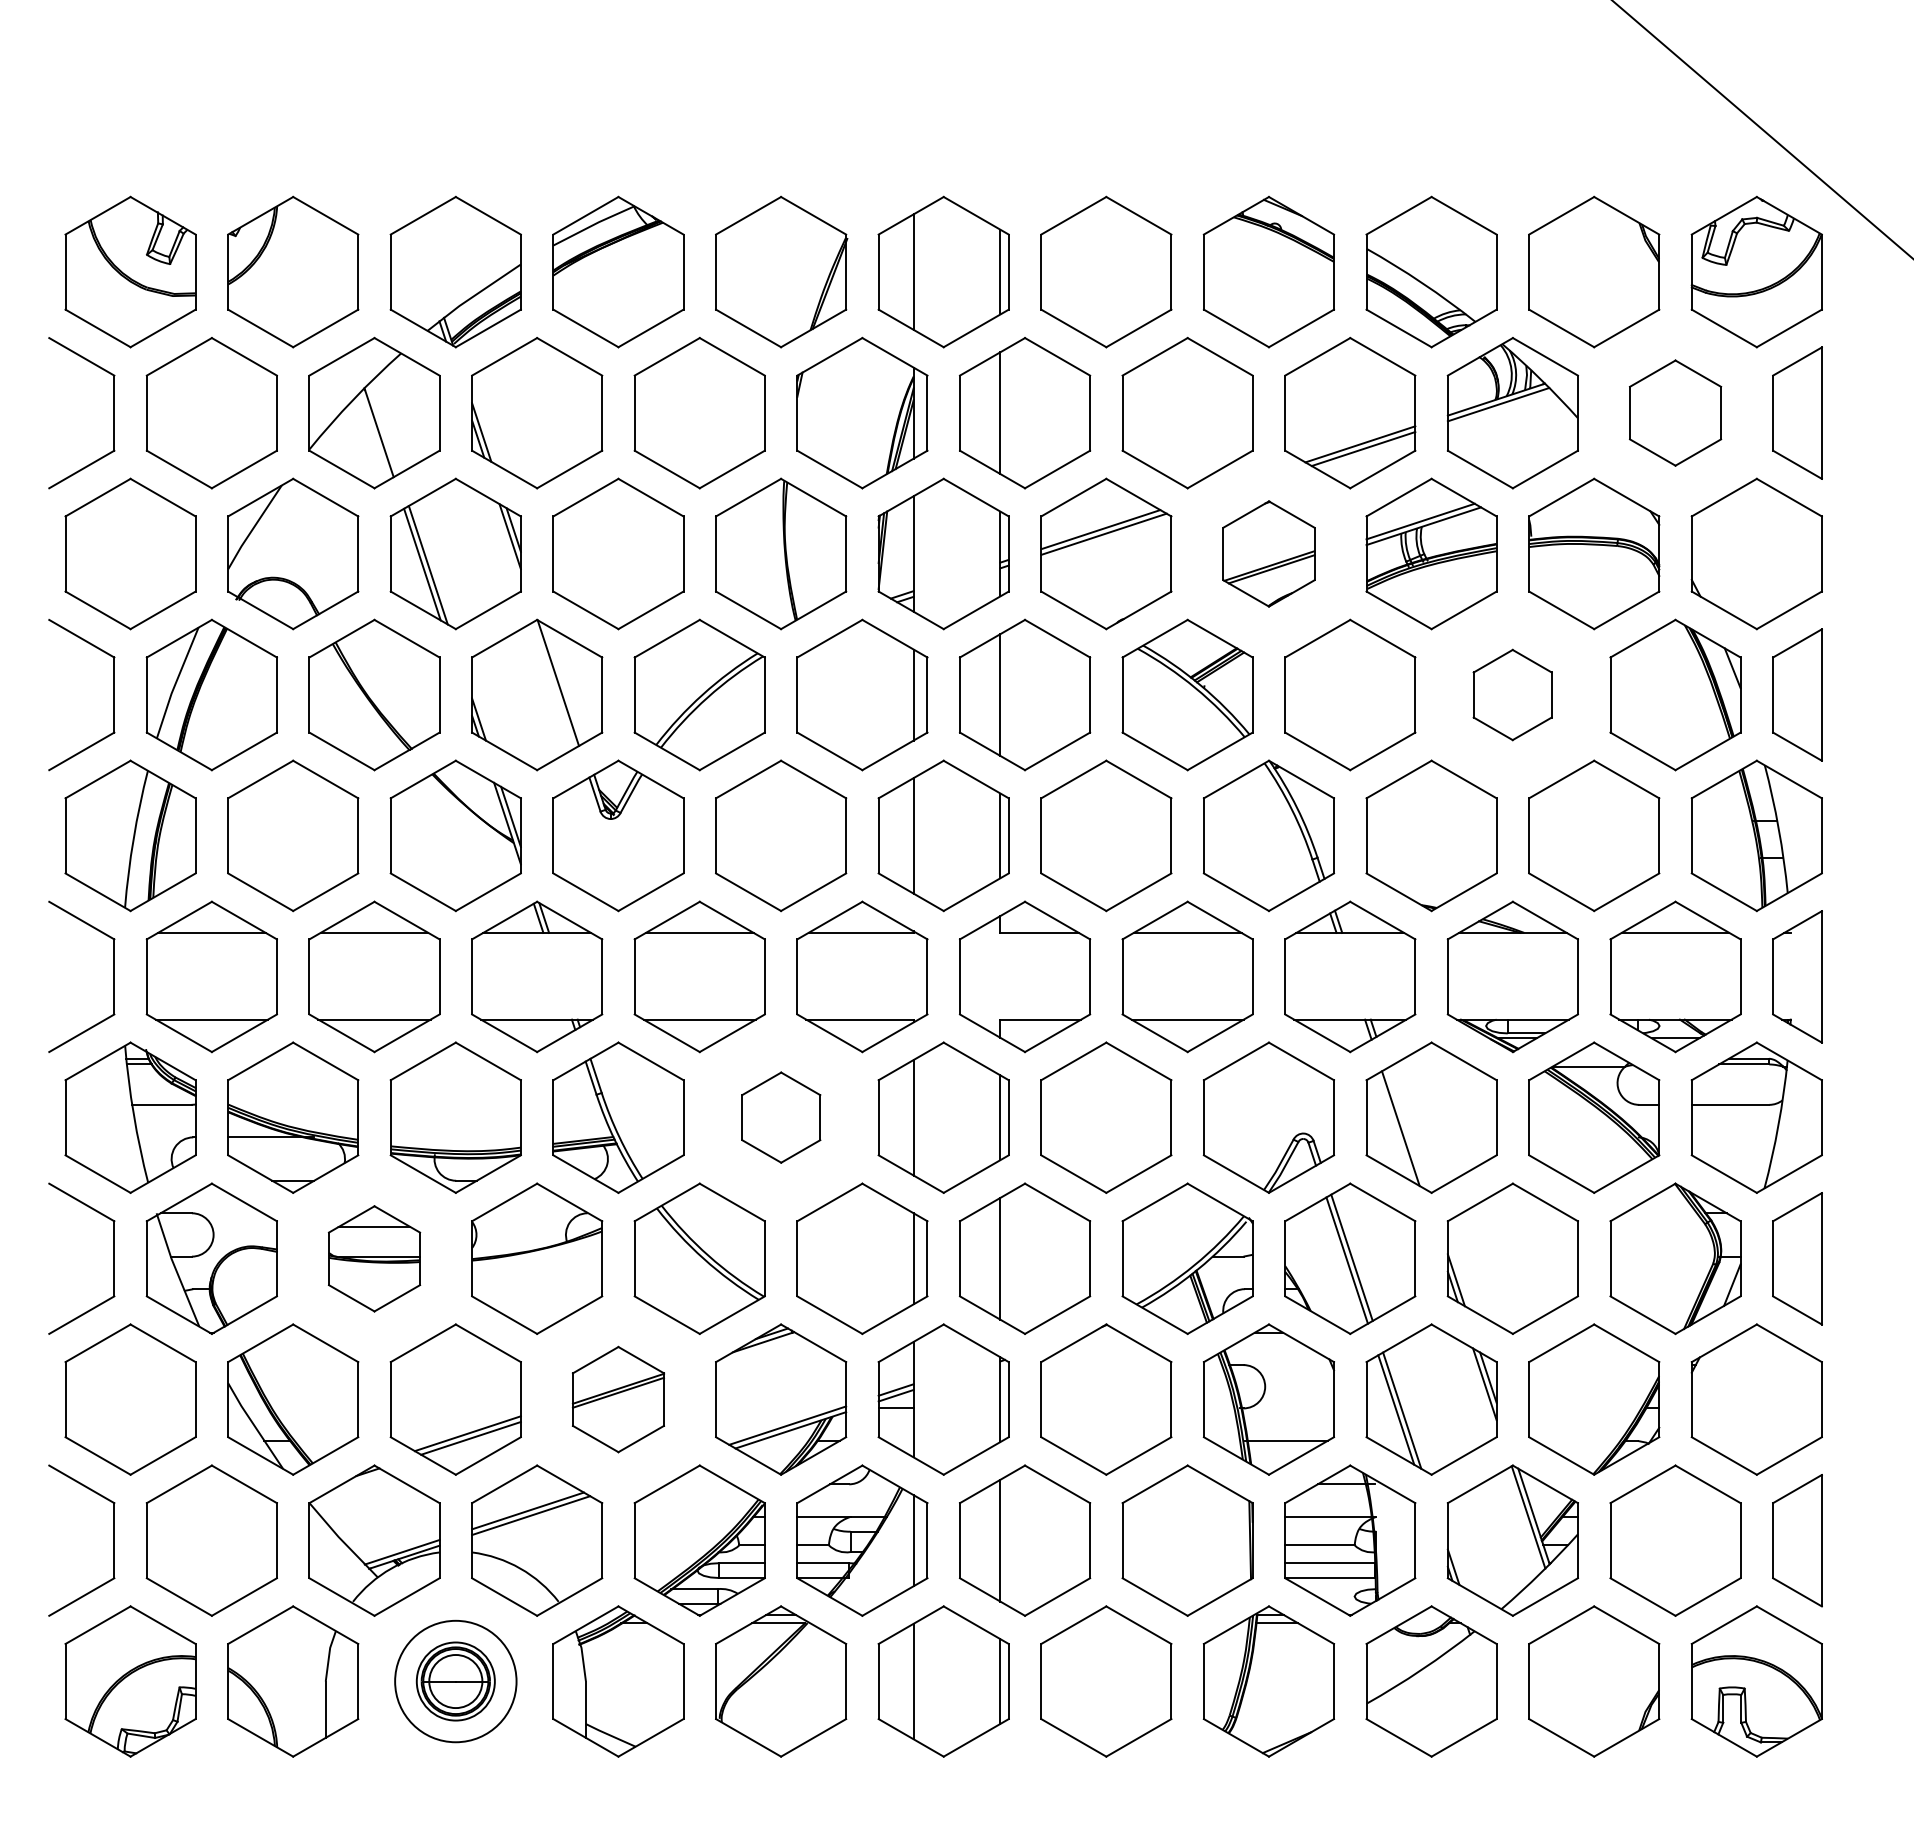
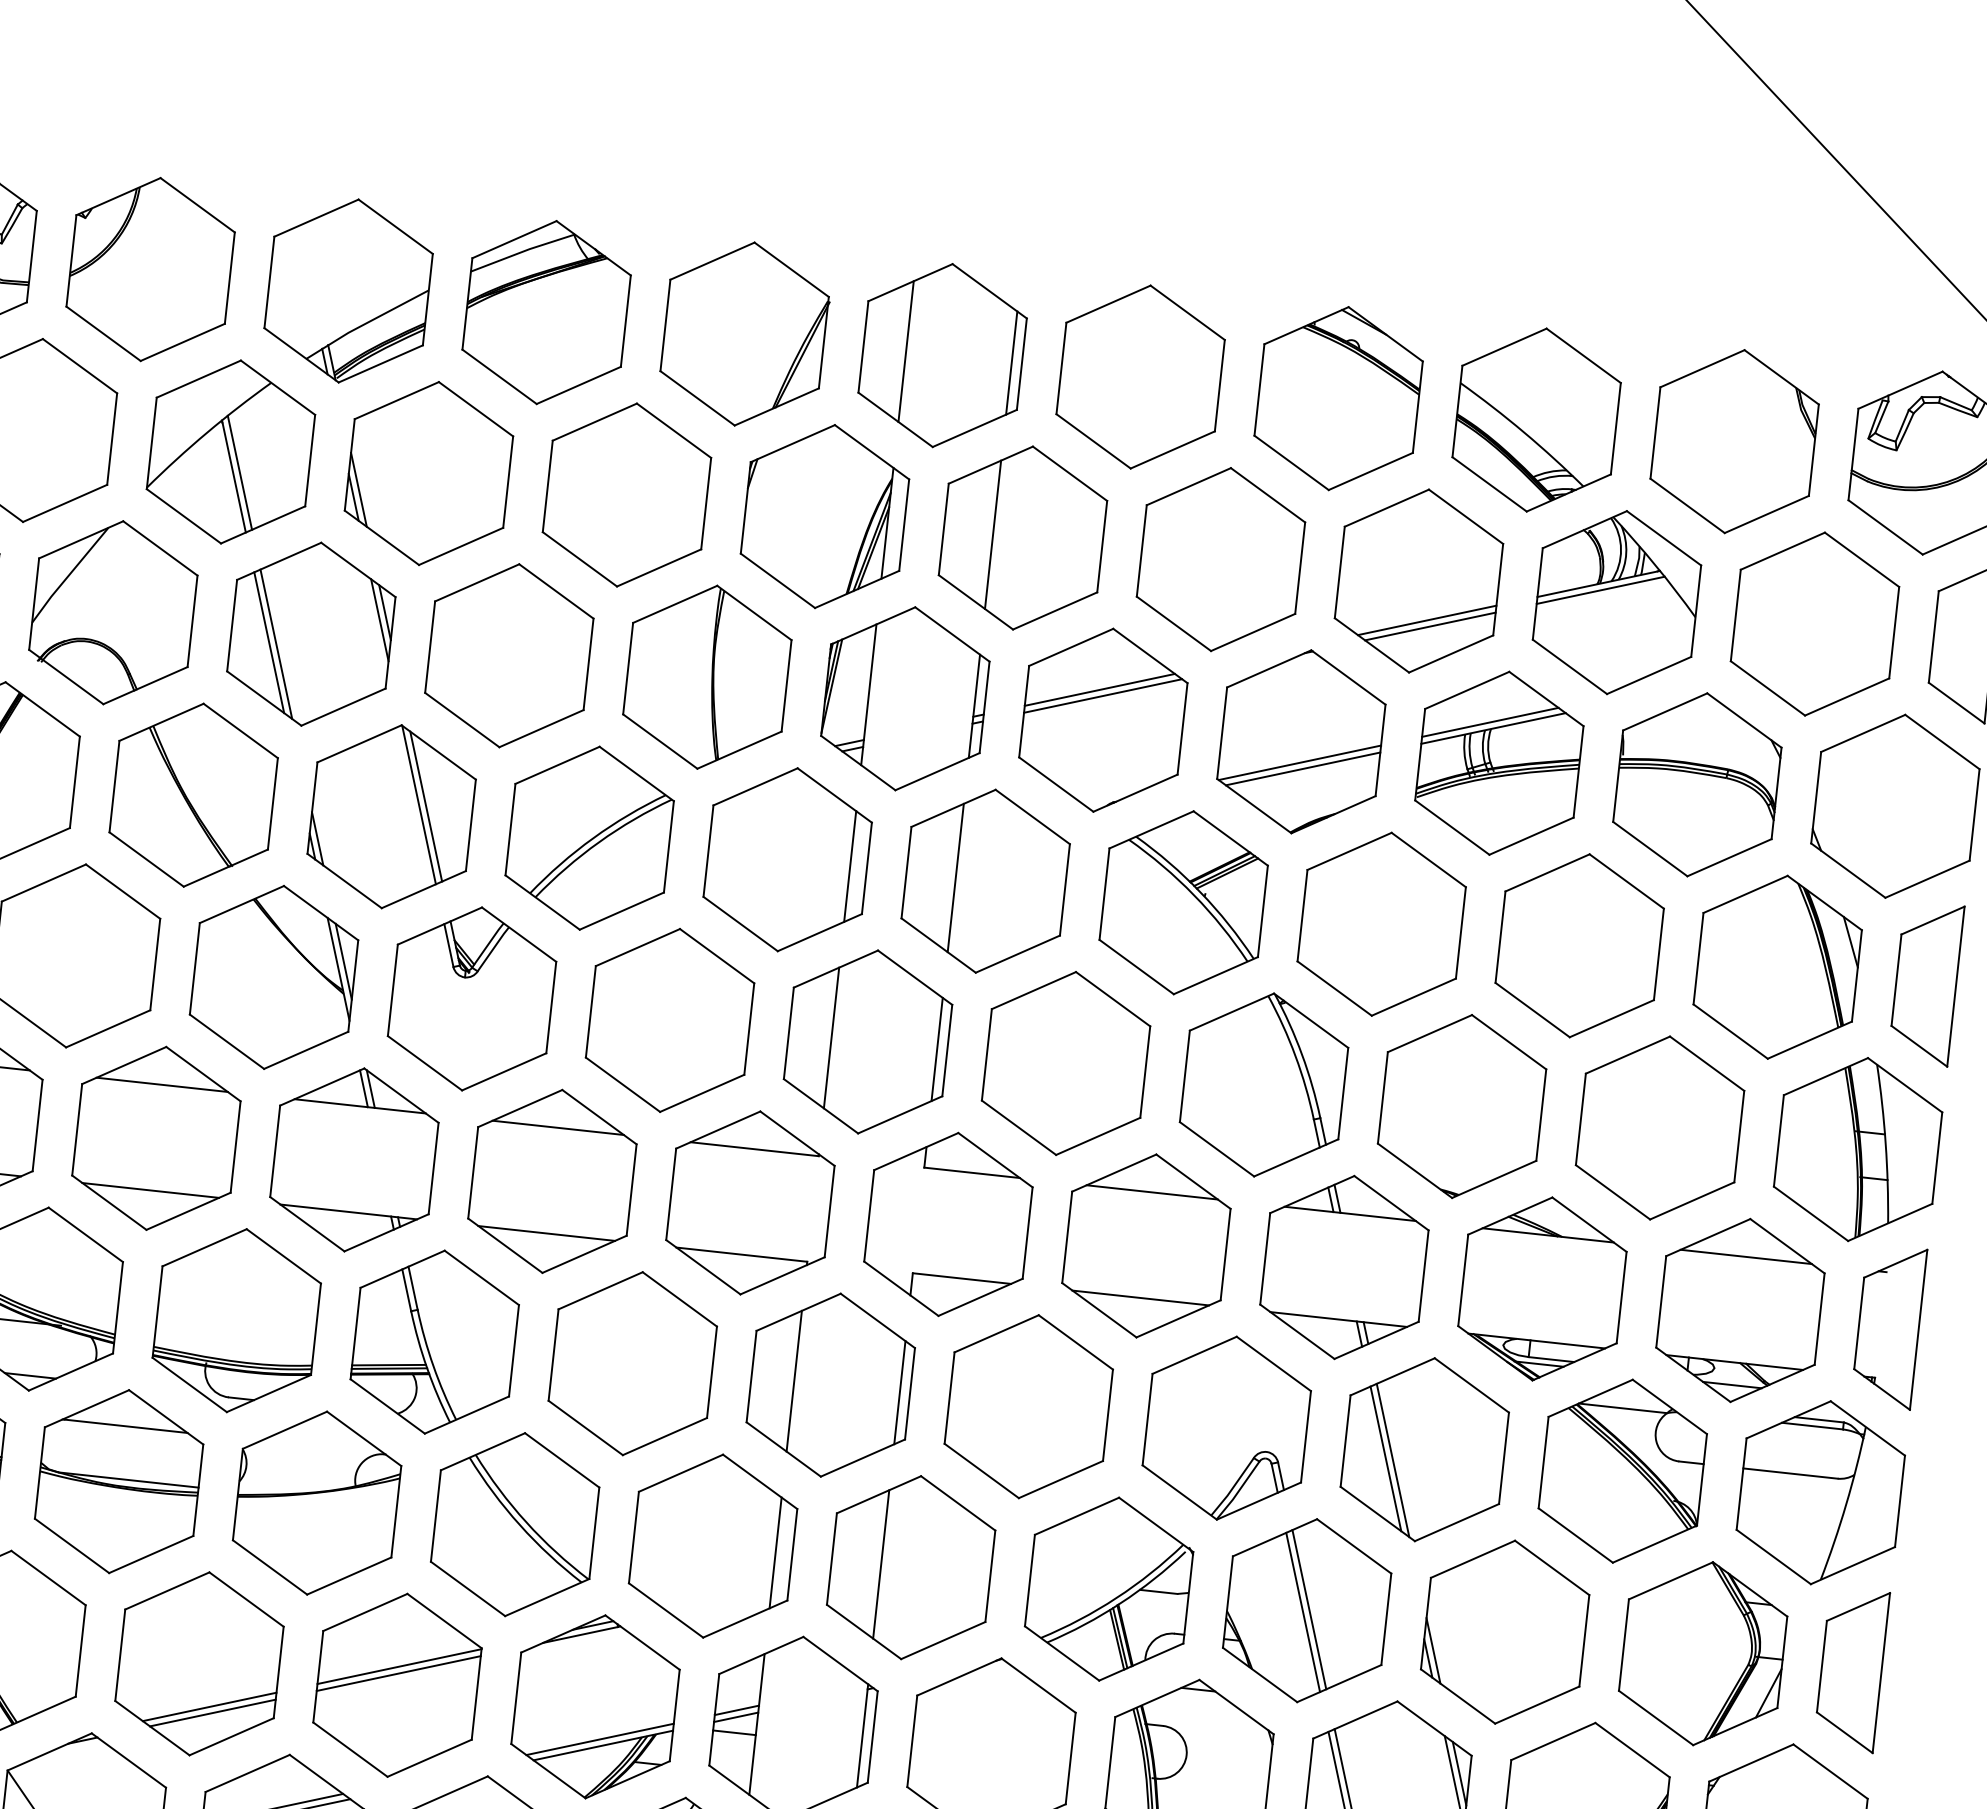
part: (1675, 412) -> (1815, 623), size x1.43
line: (383, 428) -> (239, 471), added
part: (1268, 553) -> (1300, 741), size x1.43
line: (563, 683) -> (425, 806), added
part: (1512, 694) -> (1579, 945), size x1.67
part: (781, 1117) -> (633, 1363), size x1.67
line: (1406, 1129) -> (1392, 1460), added
part: (374, 1258) -> (119, 1481), size x1.43
part: (618, 1399) -> (397, 1685), size x1.43

